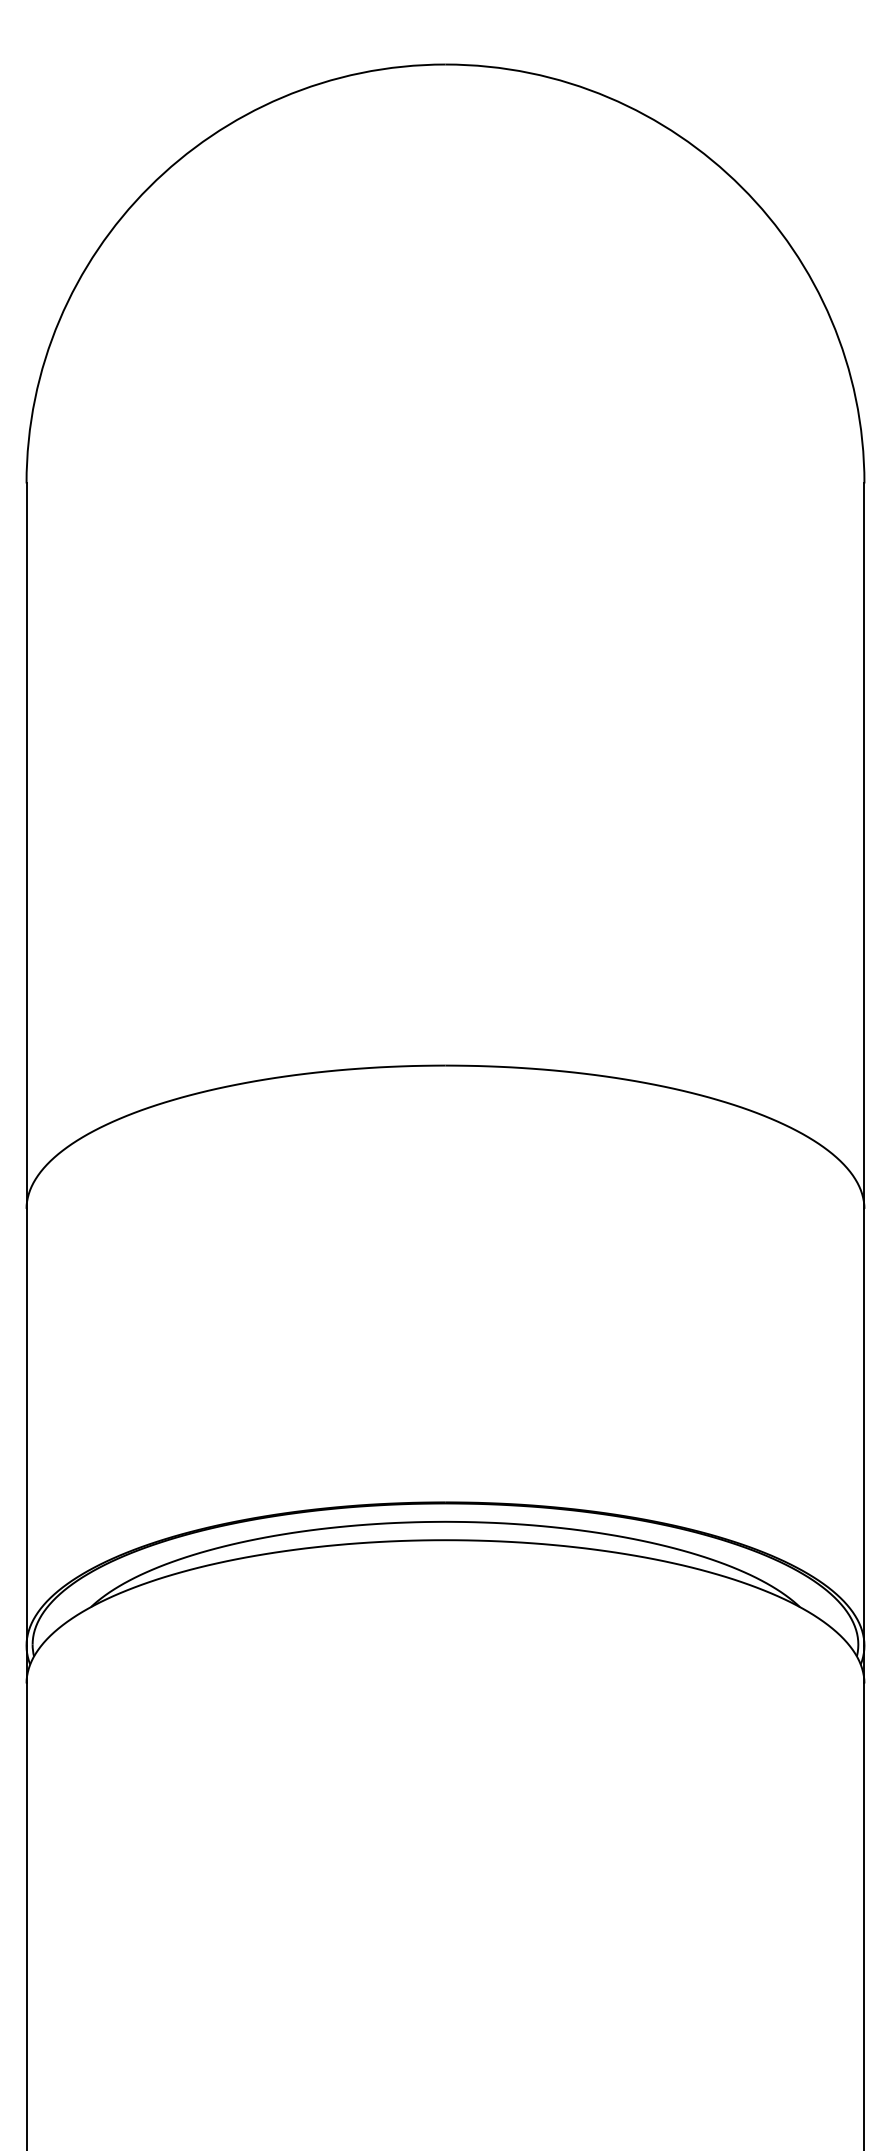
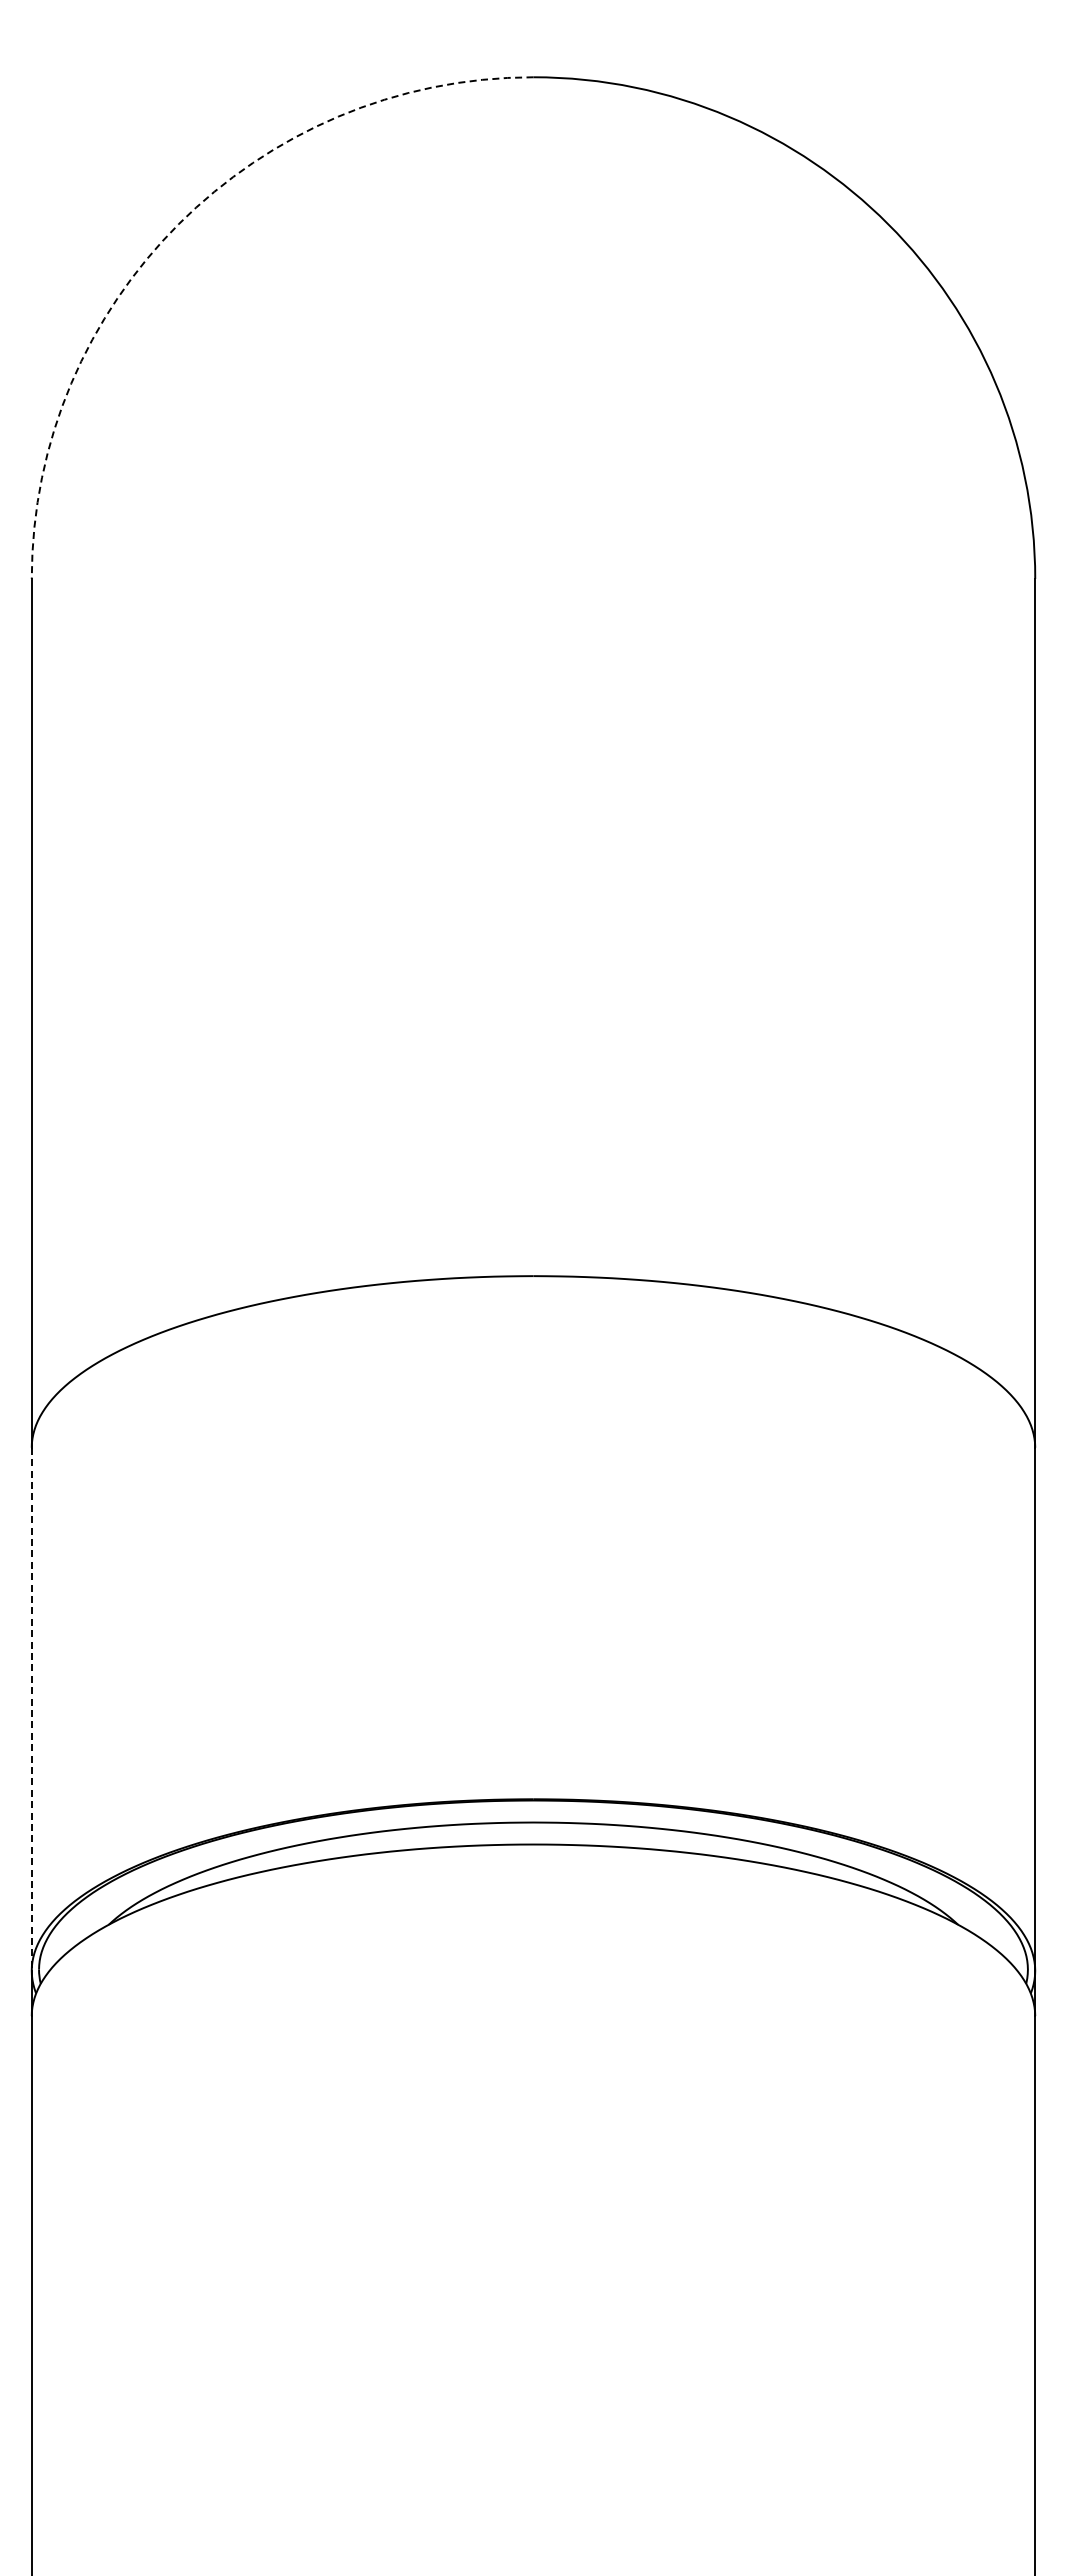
arc: (149, 187) -> (178, 224), solid -> dashed
line: (26, 1427) -> (31, 1709), solid -> dashed

